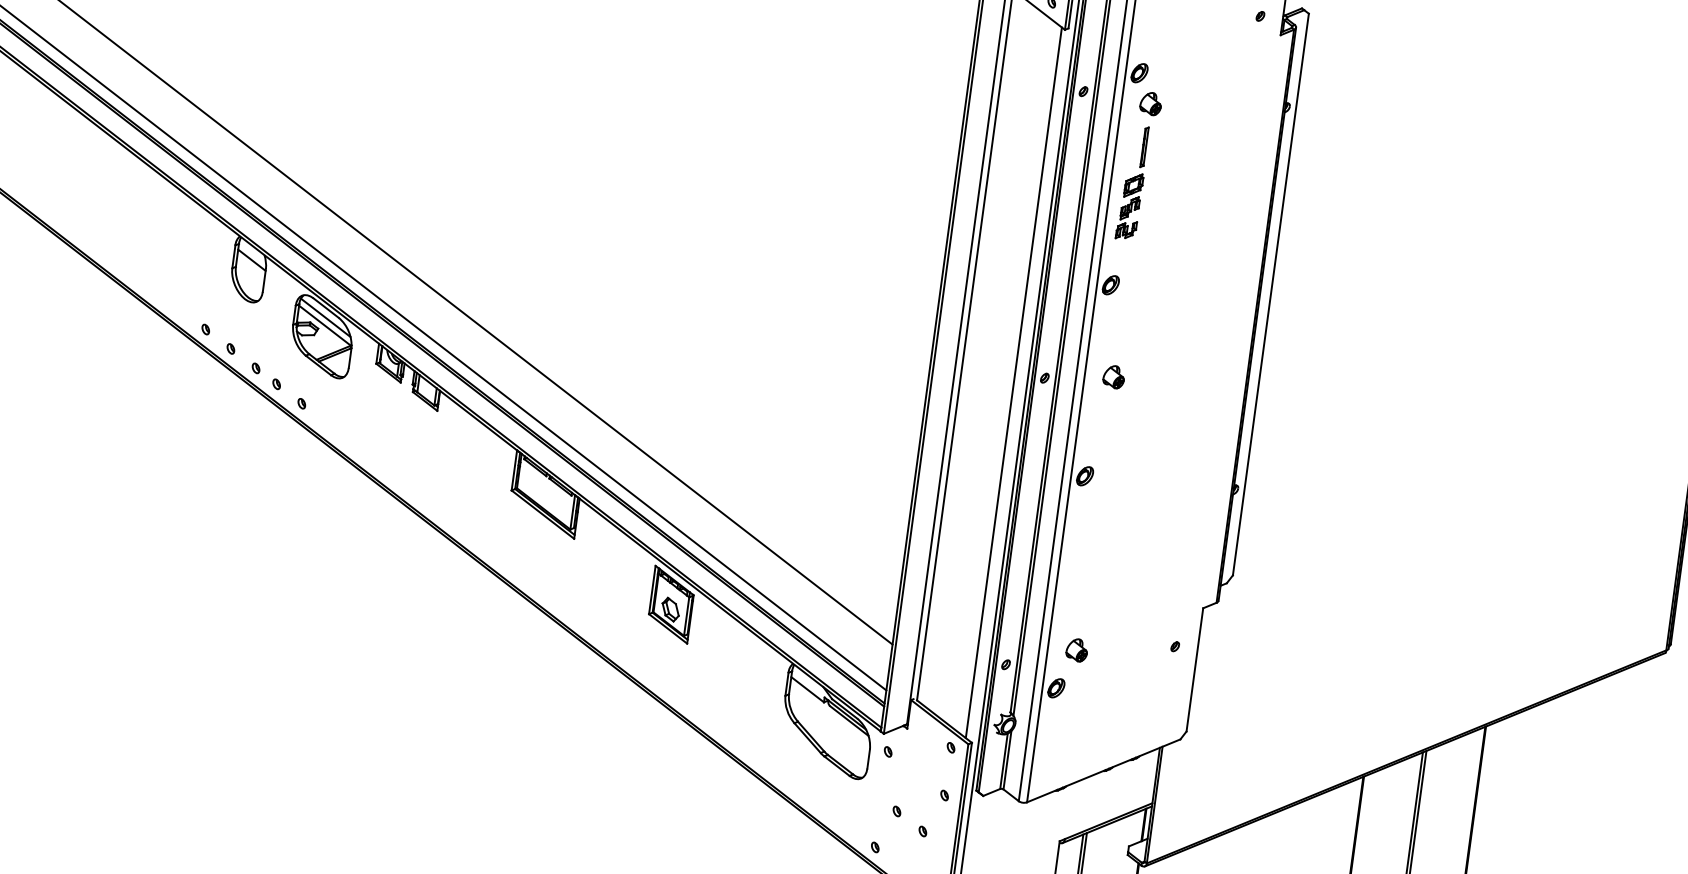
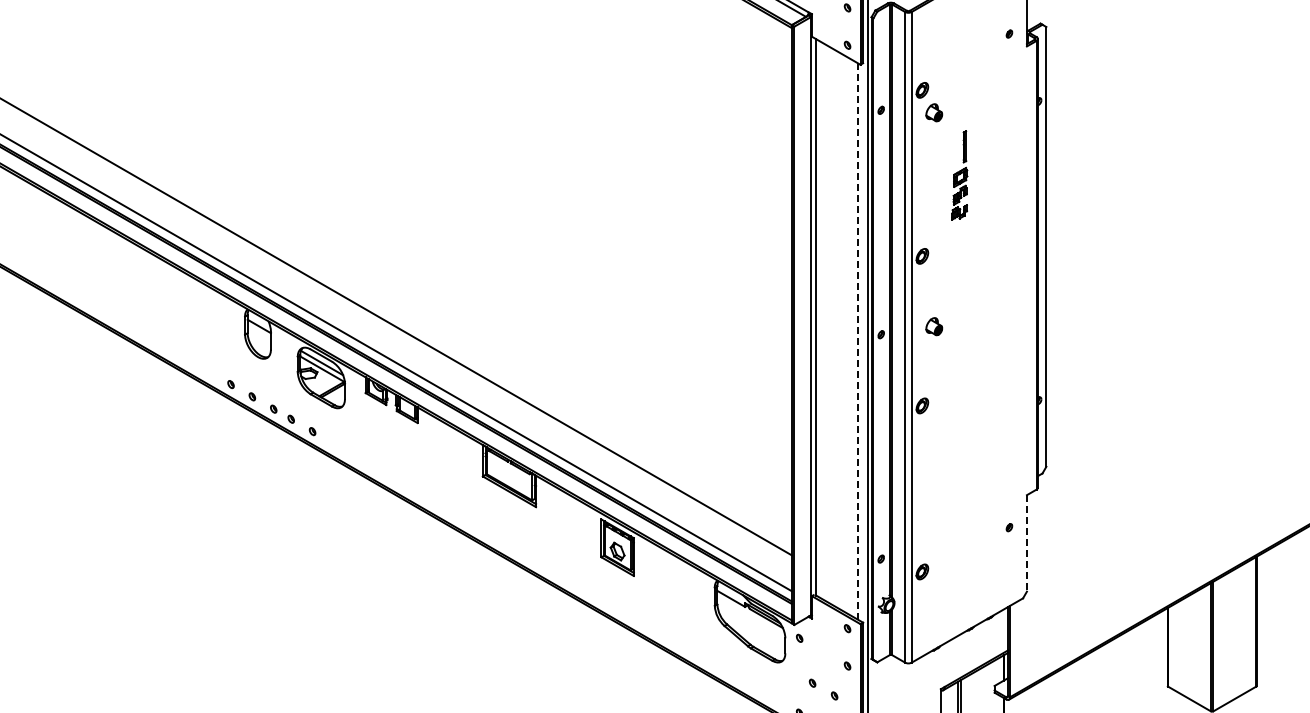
part: (1132, 183) -> (959, 175), moved
line: (1013, 382) -> (857, 341), solid -> dashed
part: (1077, 650) -> (934, 540), removed
line: (1194, 669) -> (1026, 543), solid -> dashed

